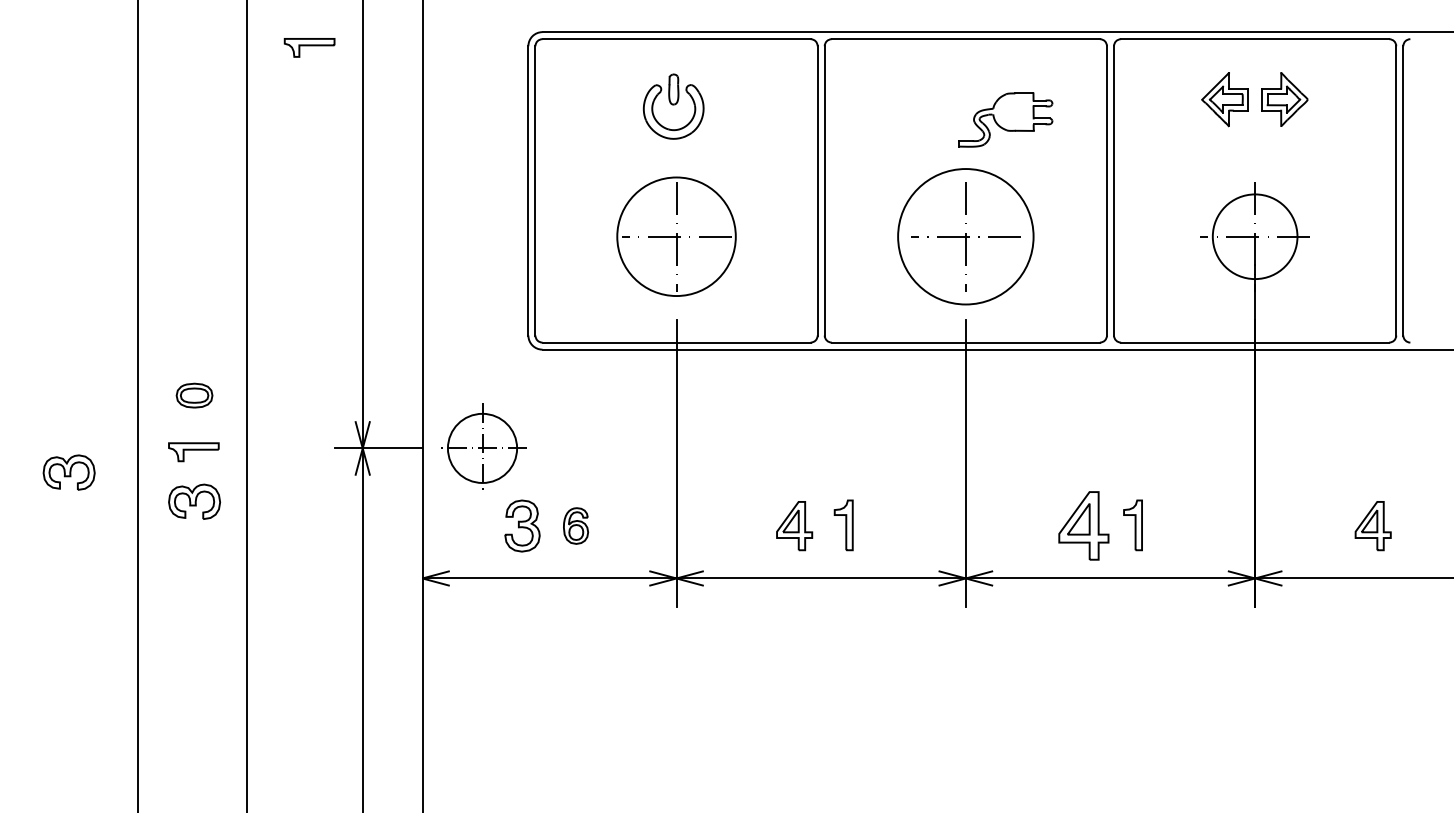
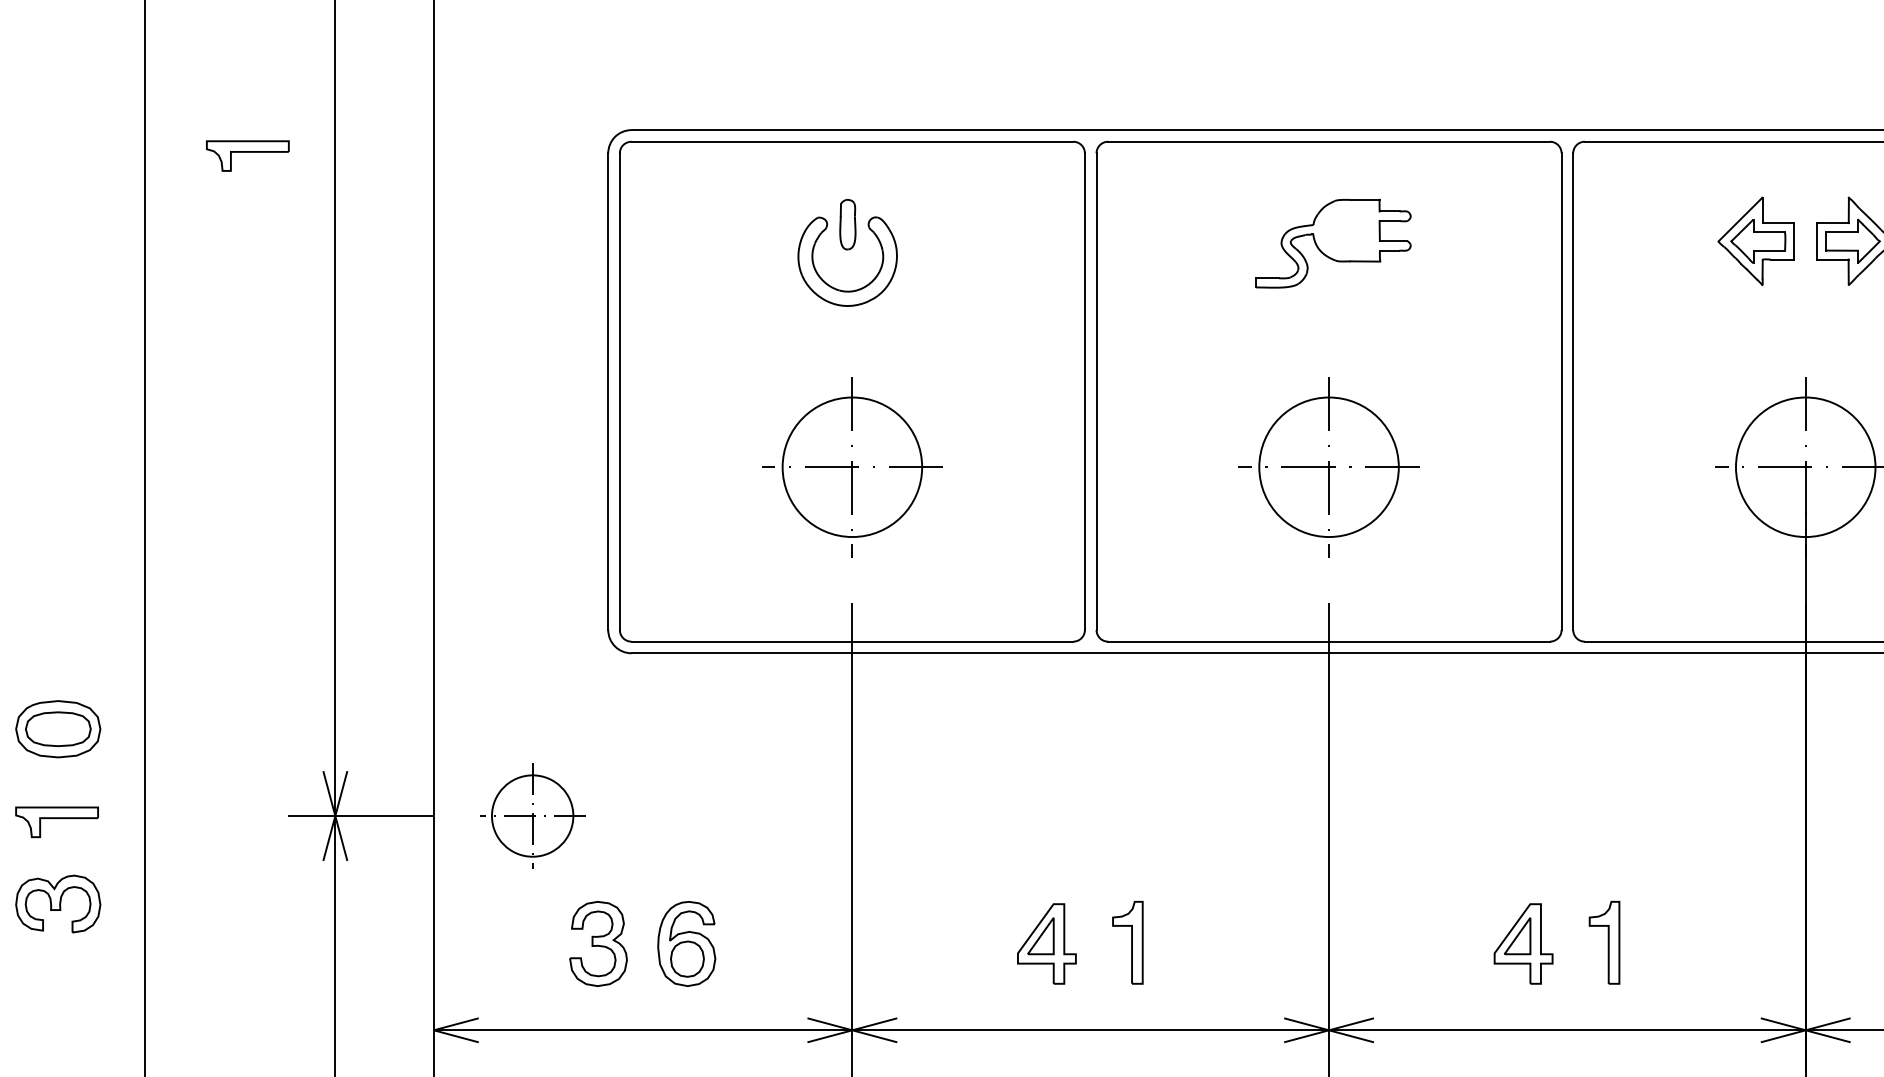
part: (1005, 119) -> (1333, 242), moved
circle: (676, 236) -> (852, 466), size x0.71
circle: (965, 236) -> (1328, 466), size x0.62
part: (194, 395) -> (58, 728), size x1.43
part: (482, 448) -> (532, 816), size x0.71
part: (575, 525) -> (685, 943), size x1.43
part: (1083, 526) -> (1522, 944), size x0.71

